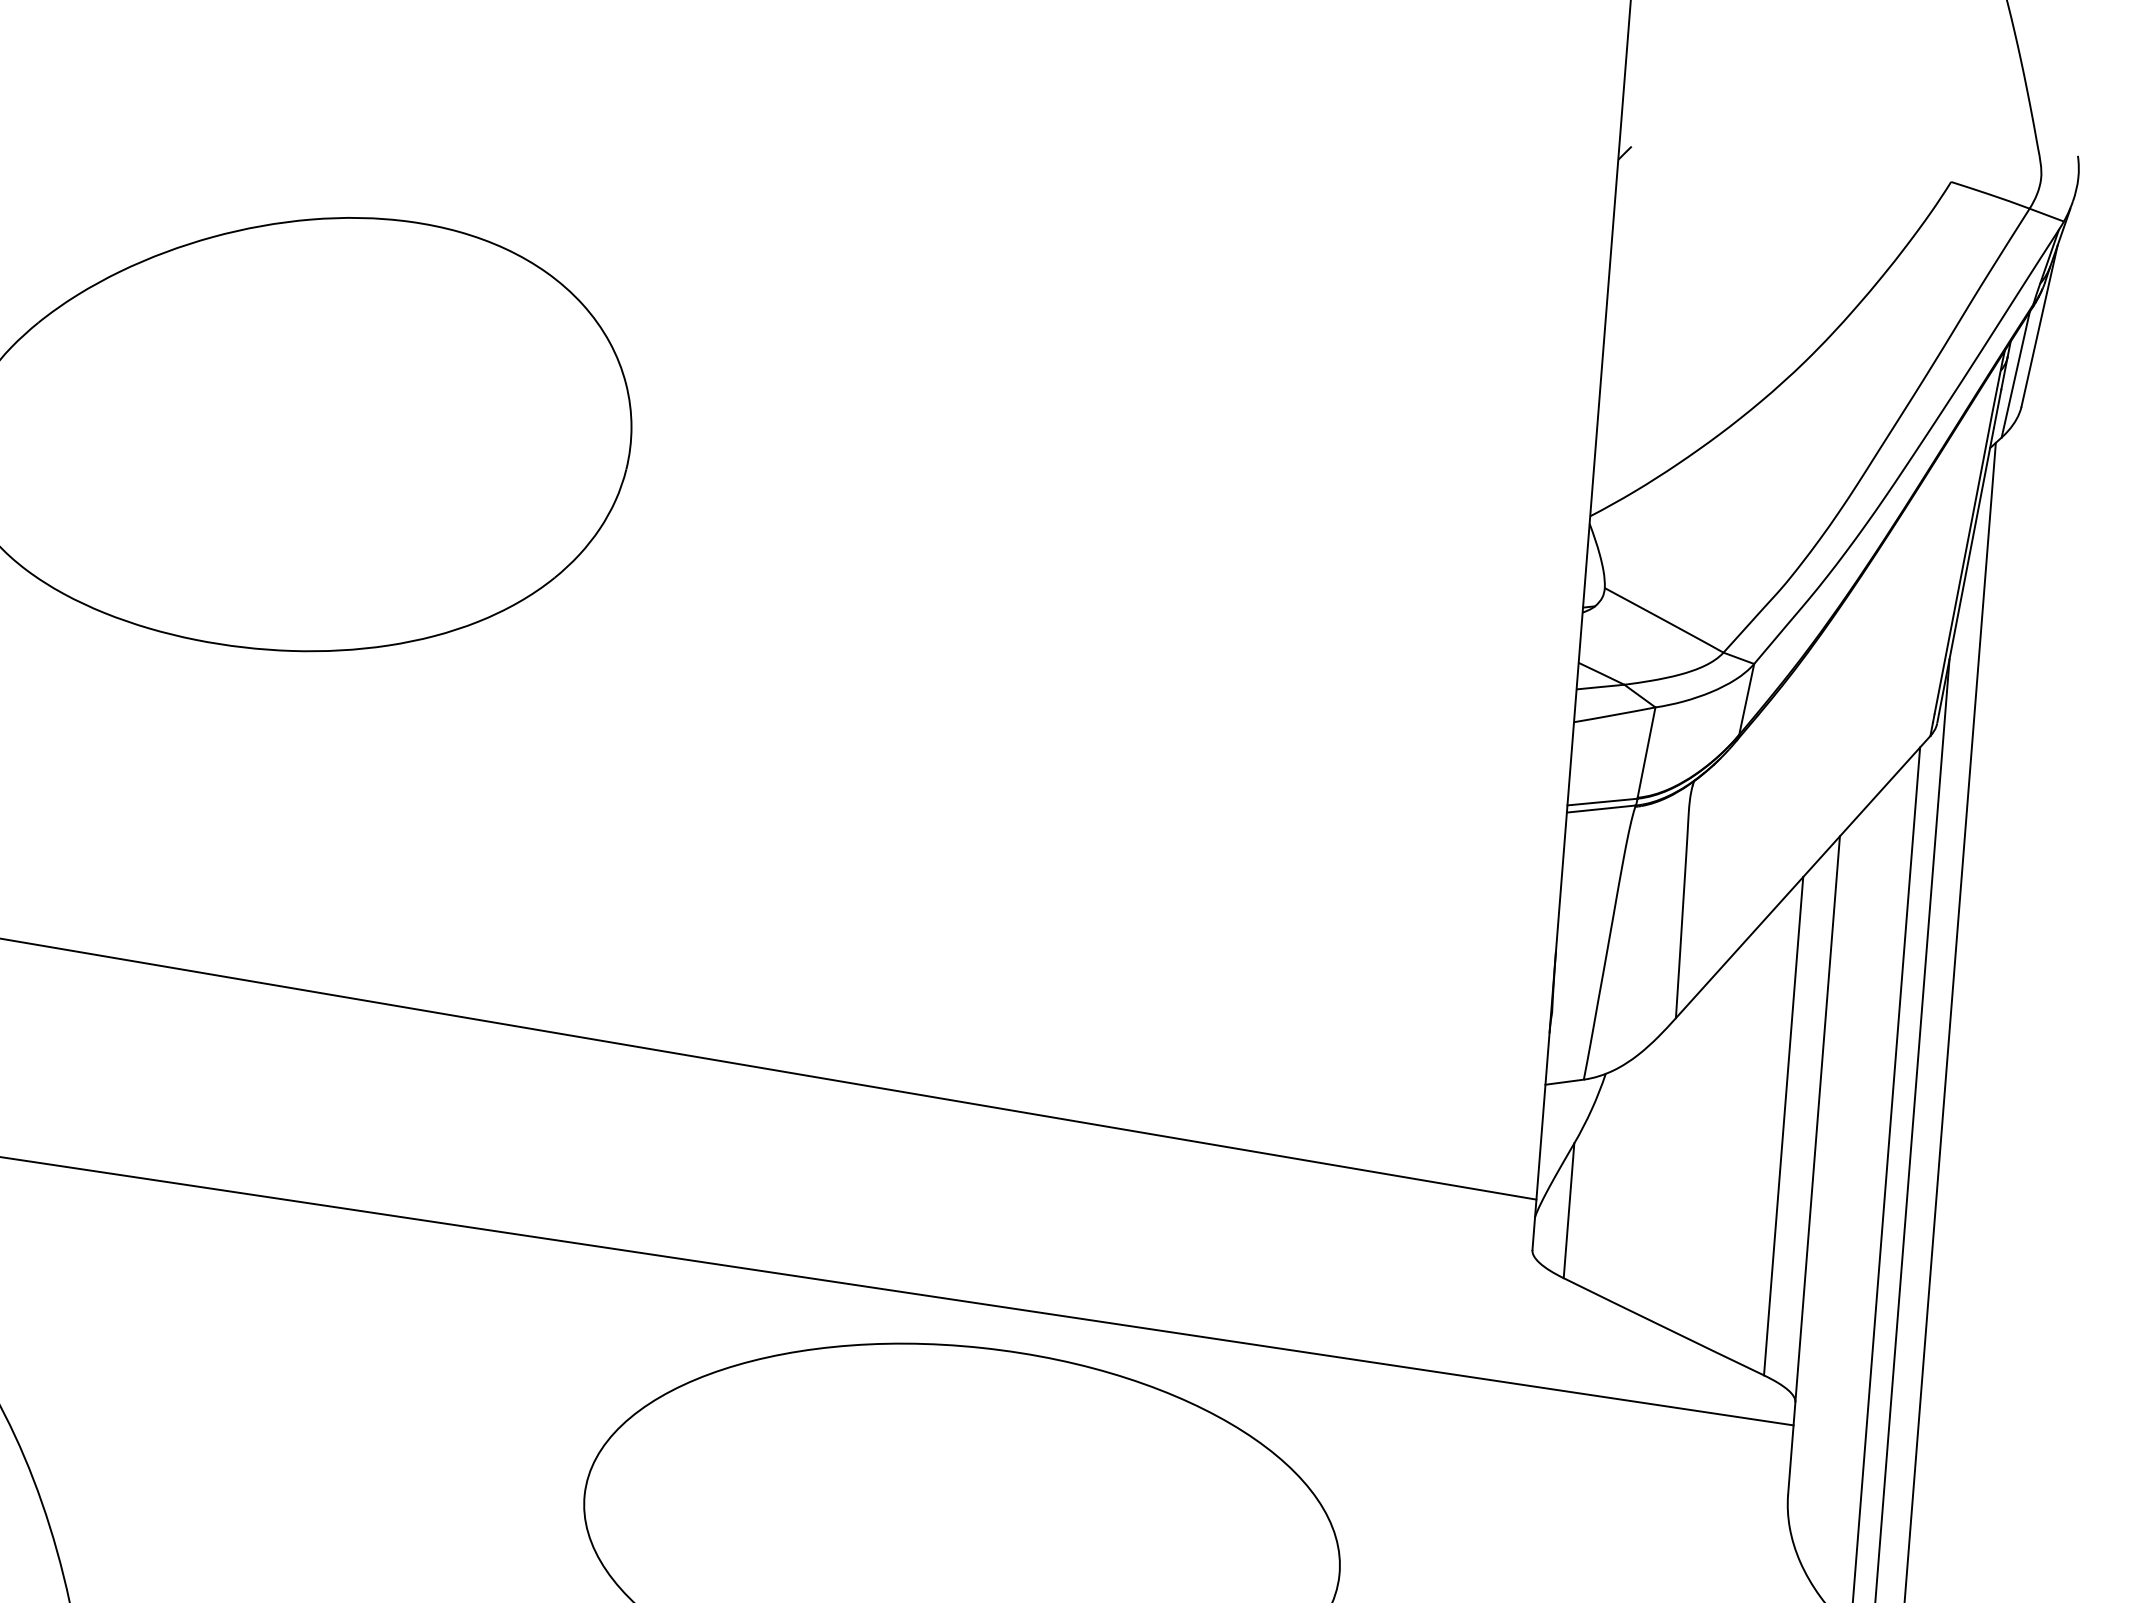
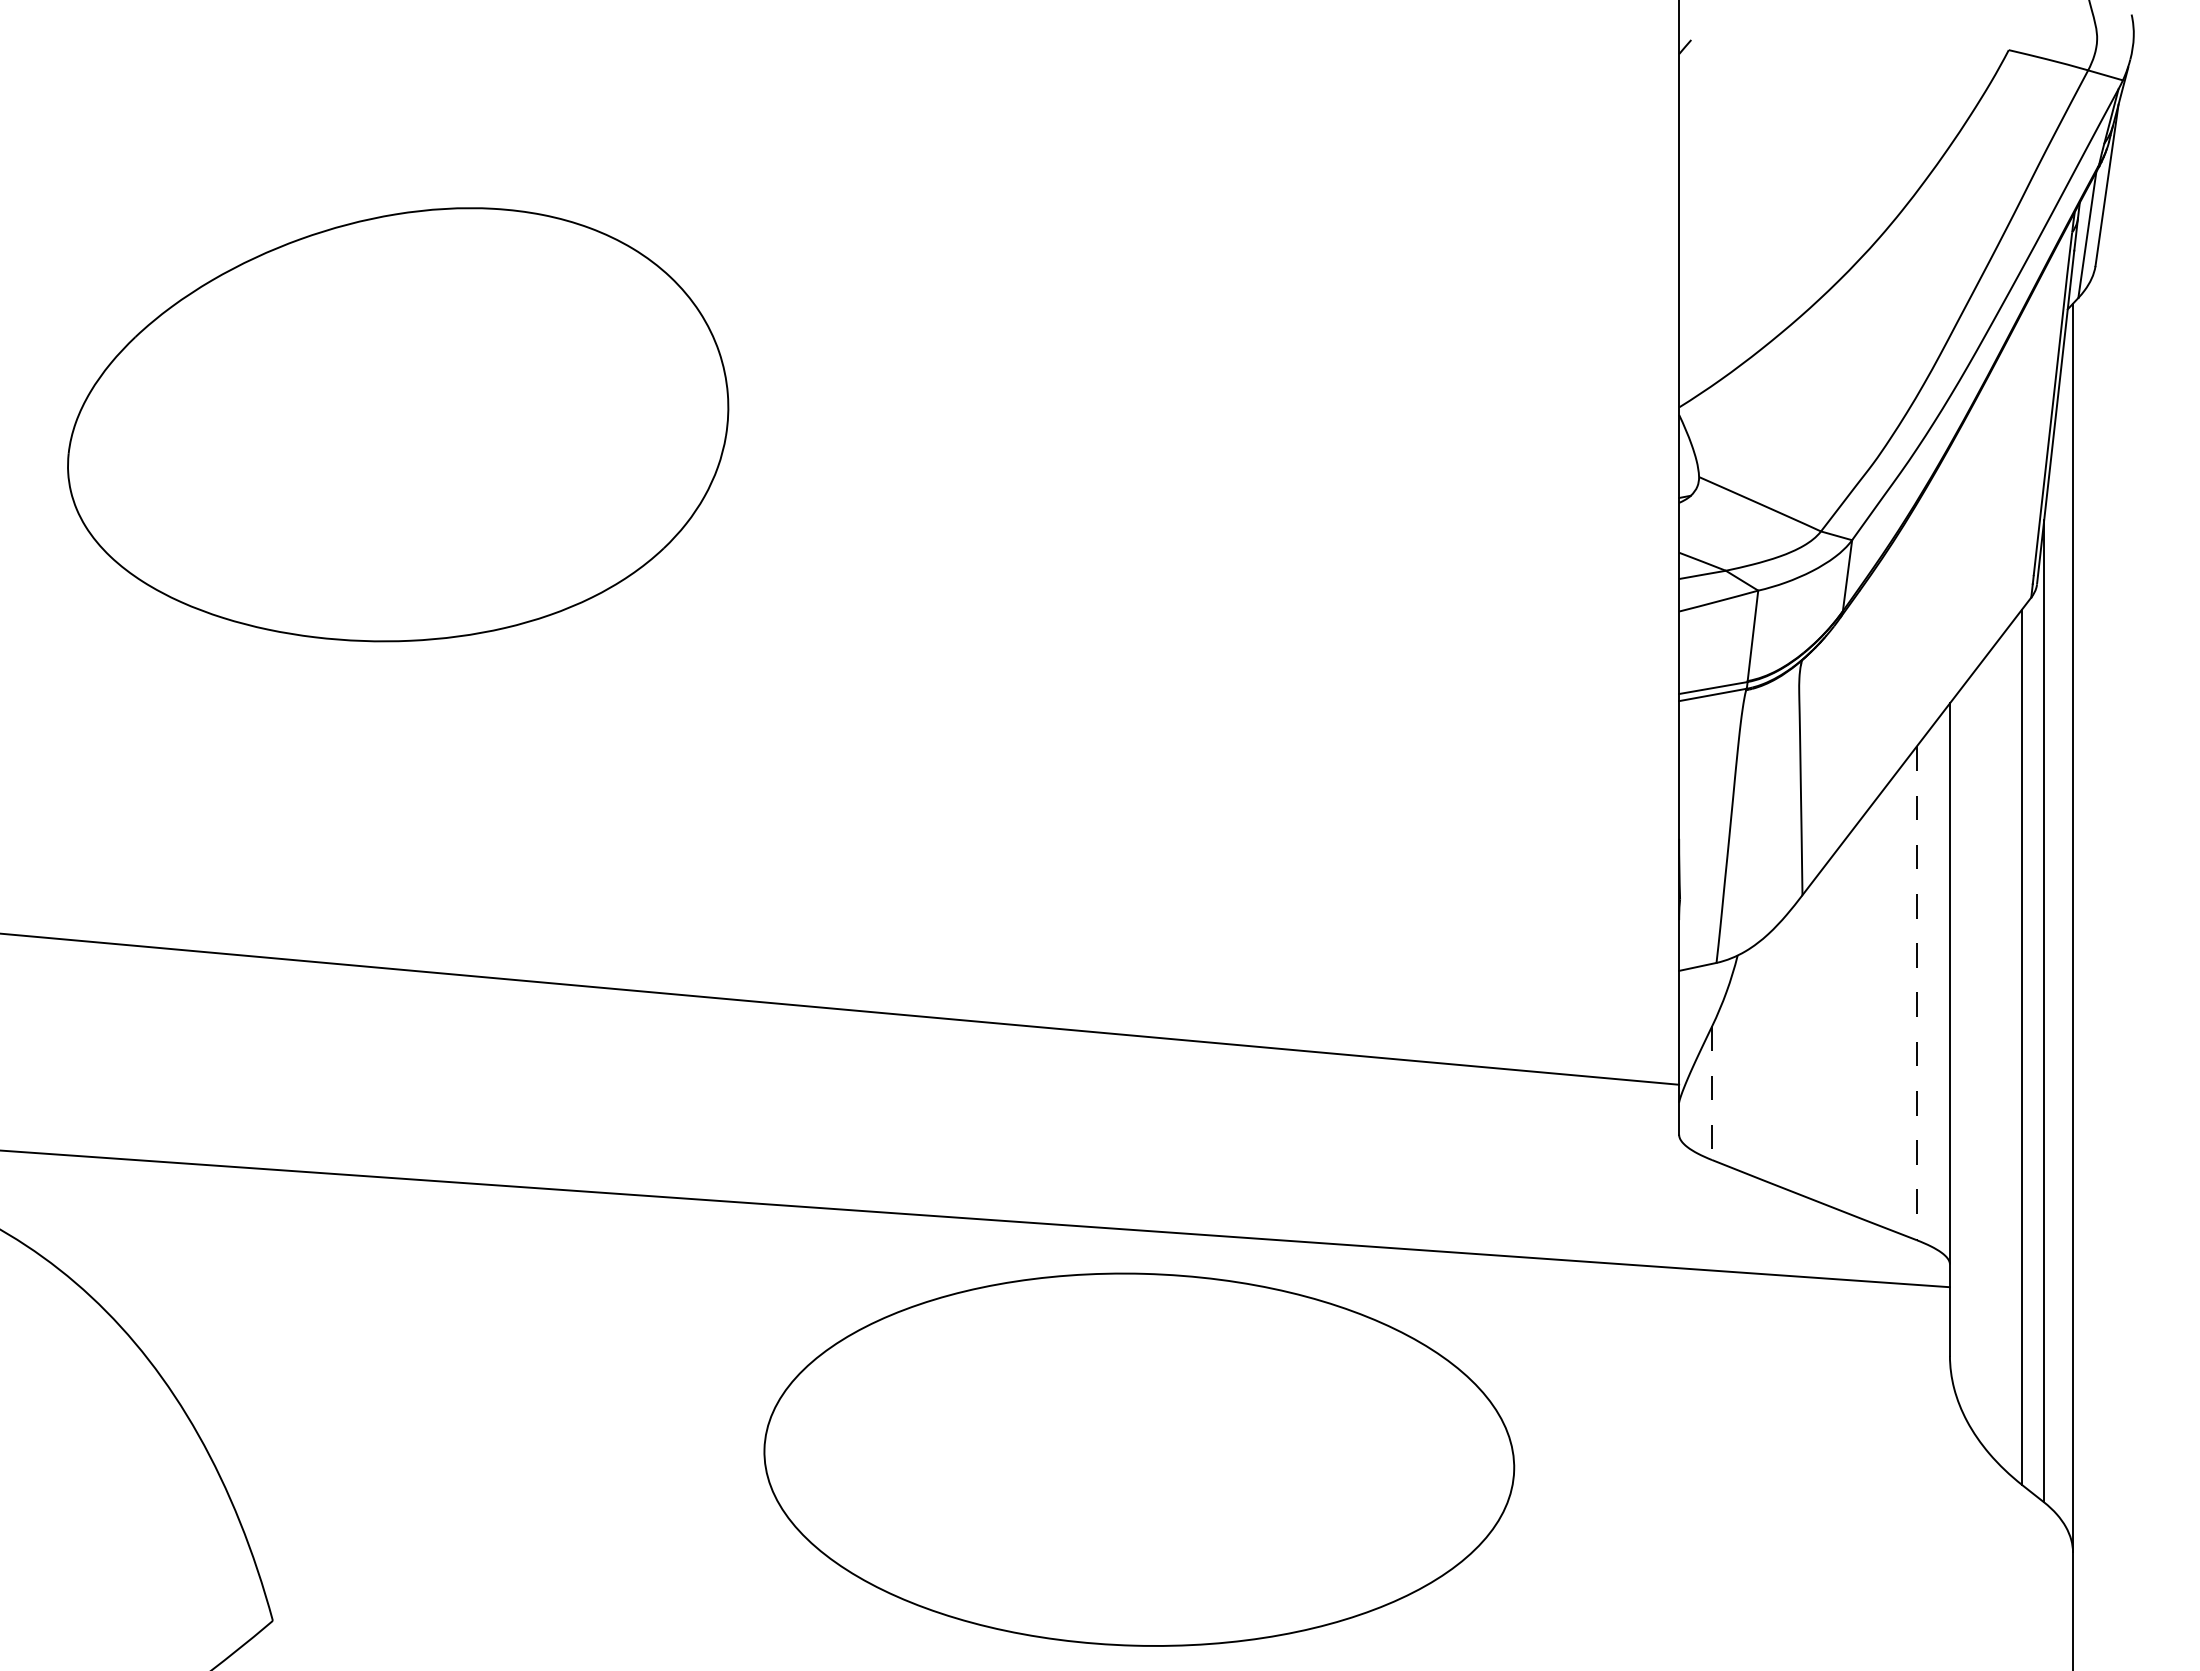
line: (1783, 1126) -> (1916, 993), solid -> dashed
line: (1569, 1211) -> (1712, 1093), solid -> dashed

